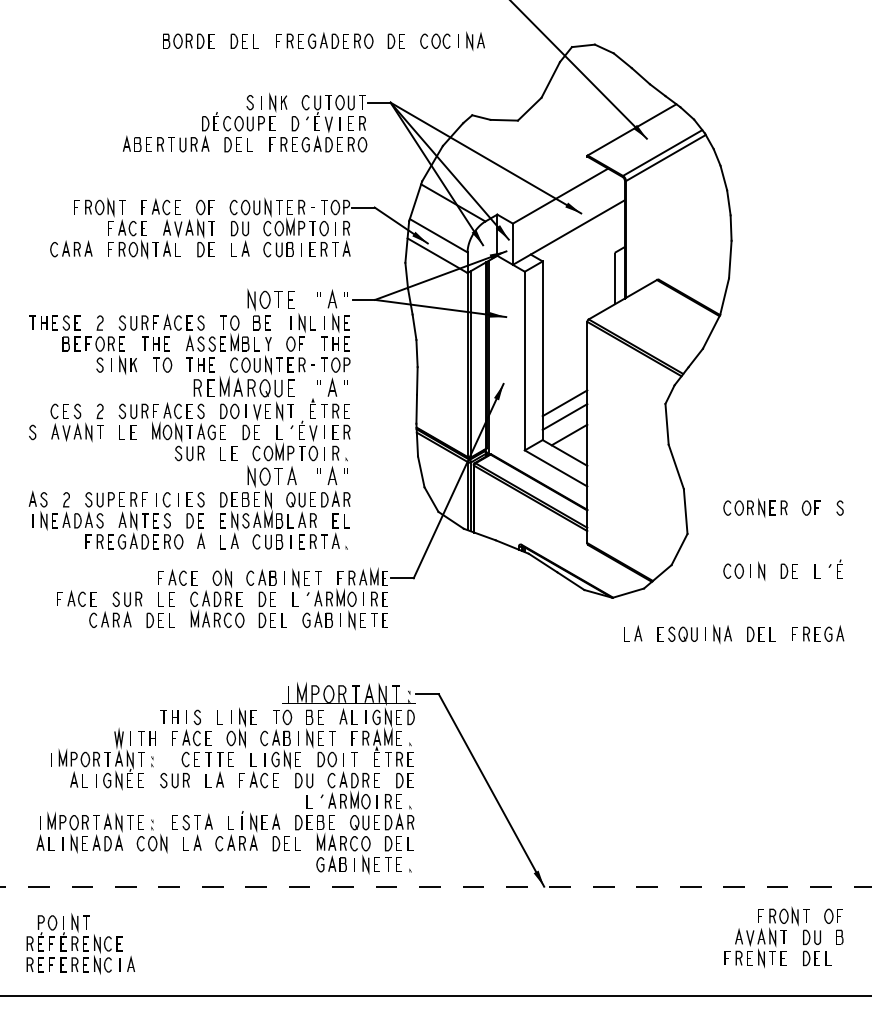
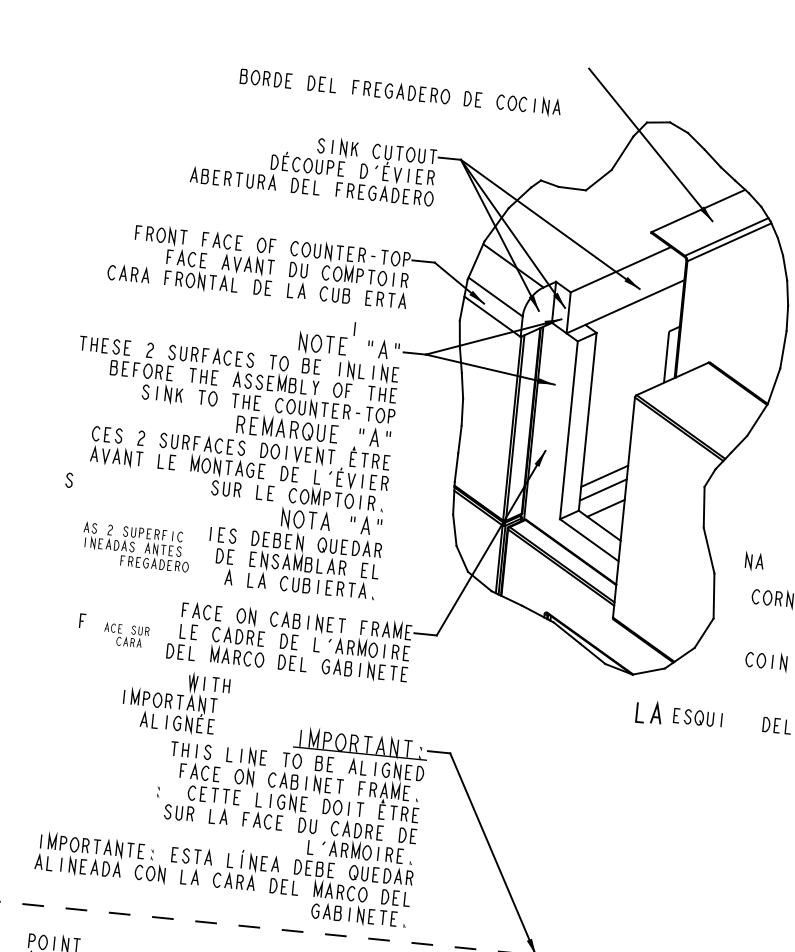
line: (301, 249) -> (354, 328), moved
part: (32, 432) -> (69, 480), moved
part: (105, 519) -> (135, 546), size x0.7
part: (104, 608) -> (126, 634), size x0.6
part: (633, 633) -> (649, 712), size x1.4
part: (722, 634) -> (754, 561), moved
part: (103, 758) -> (175, 701), moved

